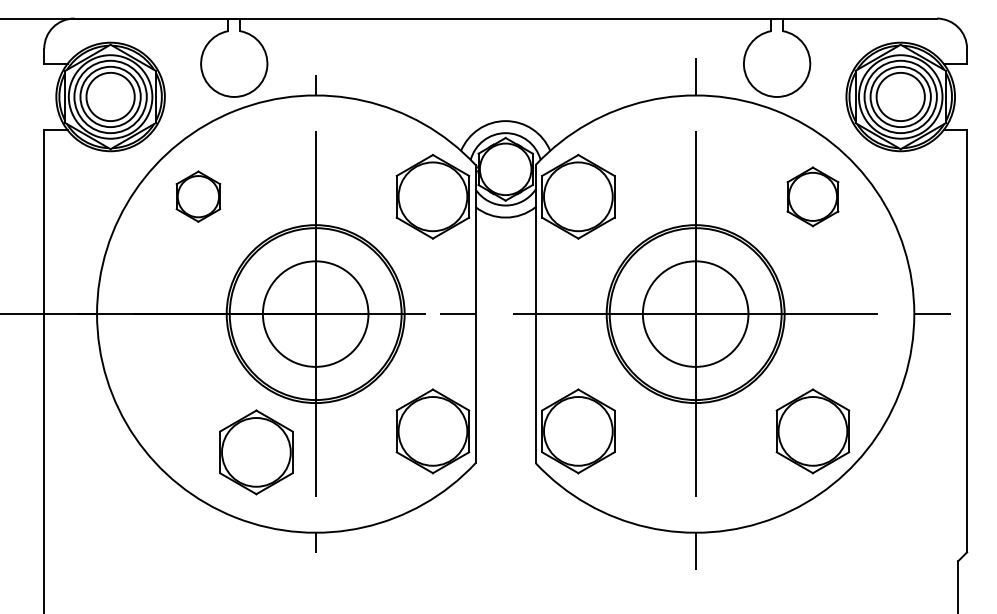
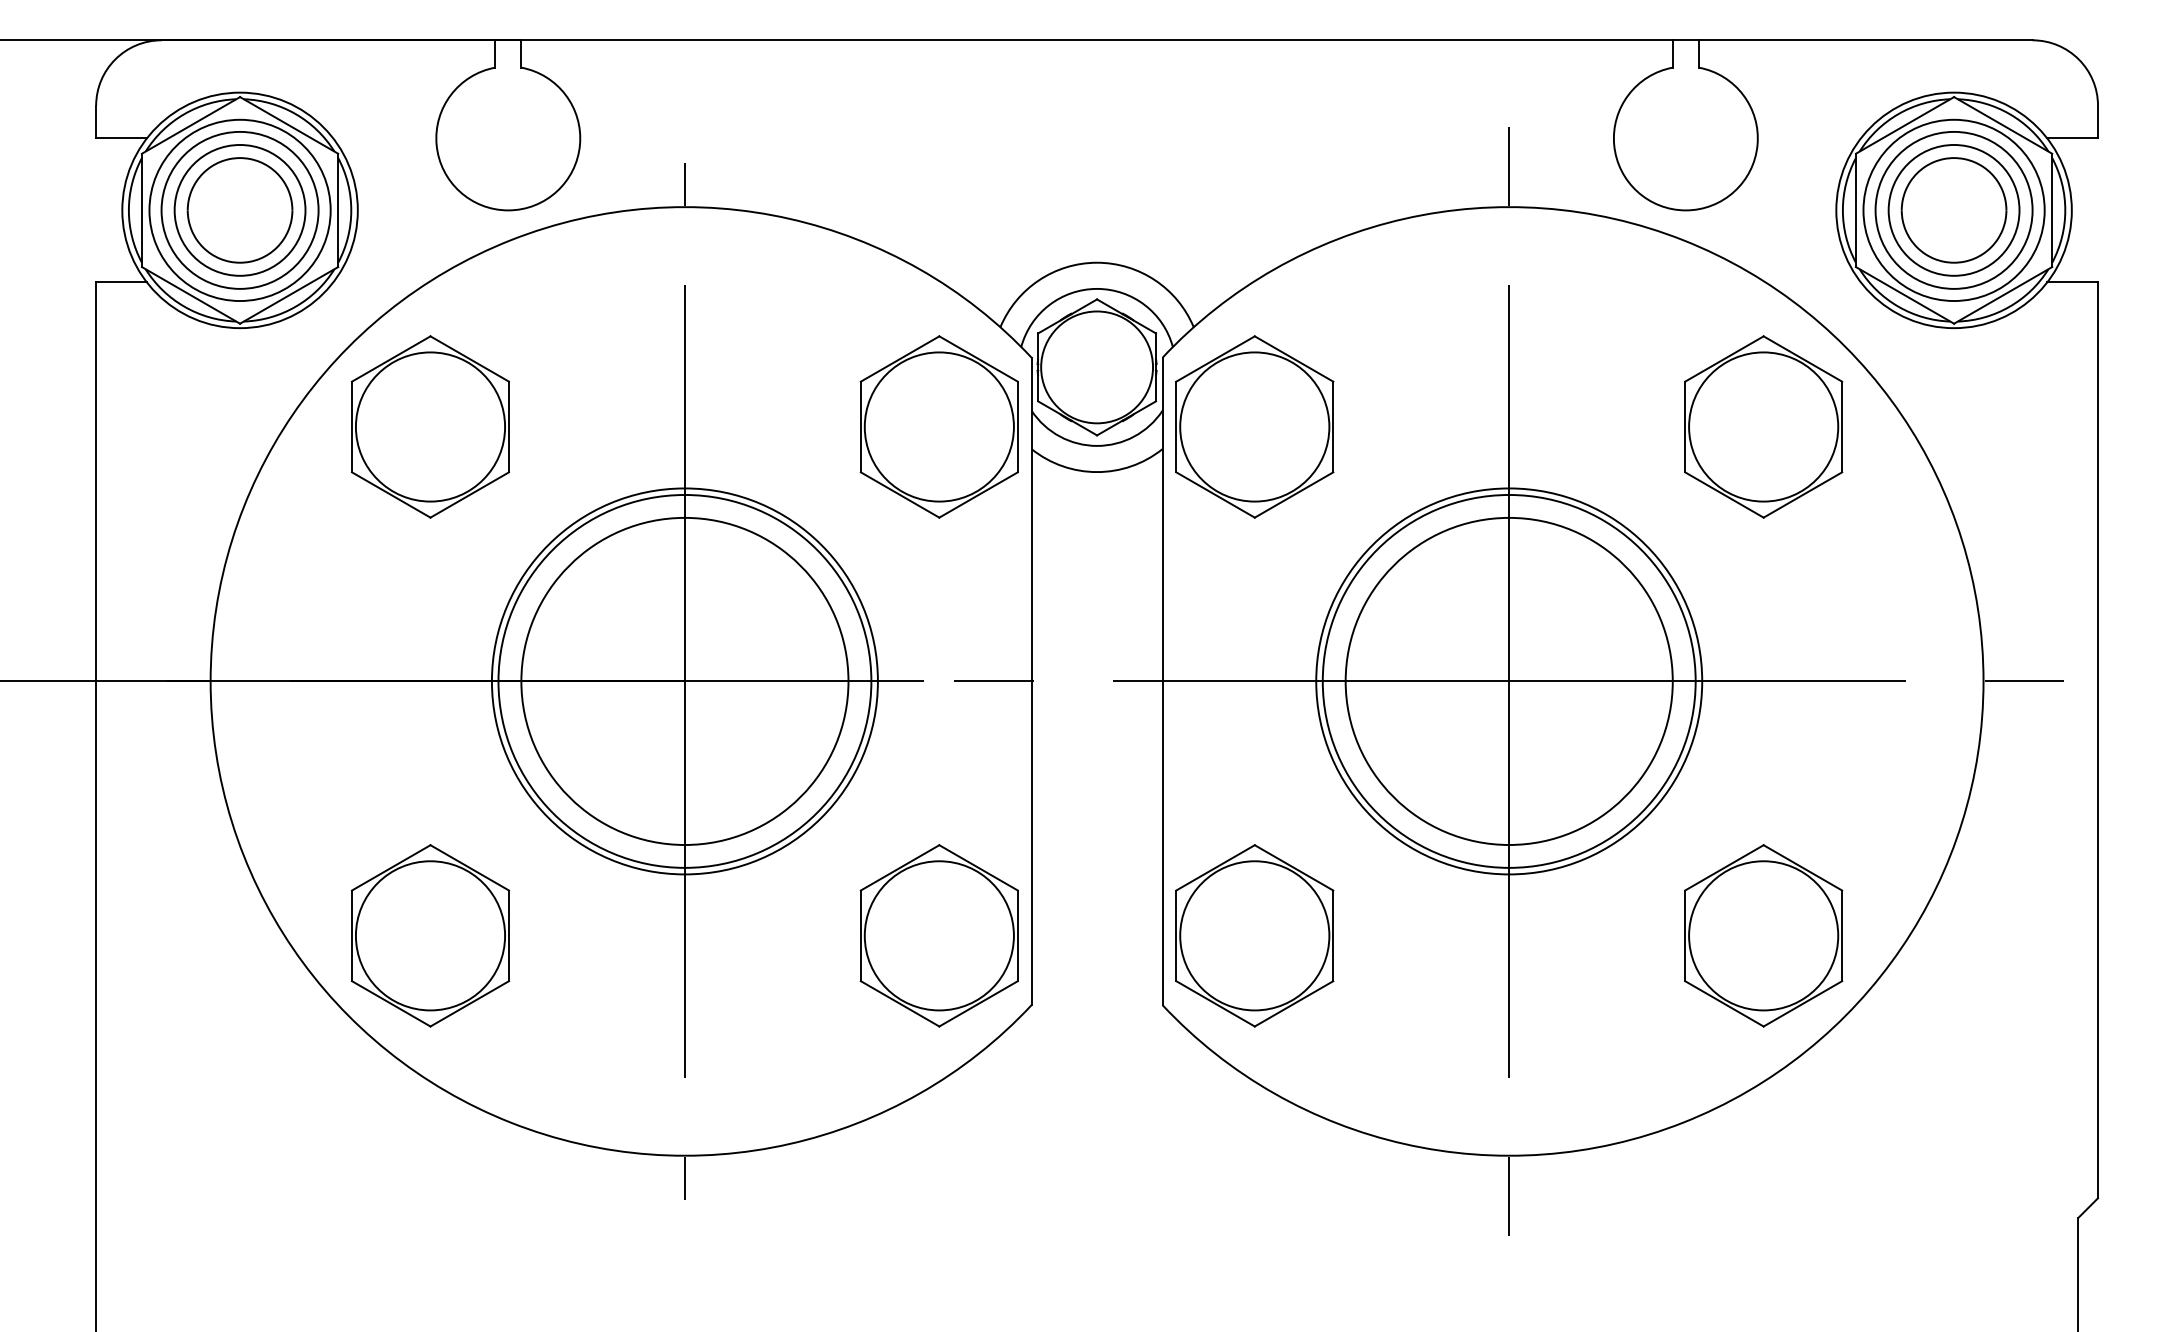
part: (198, 196) -> (430, 426), size x1.67
part: (812, 196) -> (1762, 426), size x1.43
circle: (315, 313) -> (684, 680), size x1.43
circle: (695, 313) -> (1508, 680), size x1.43
part: (256, 452) -> (430, 936), moved

